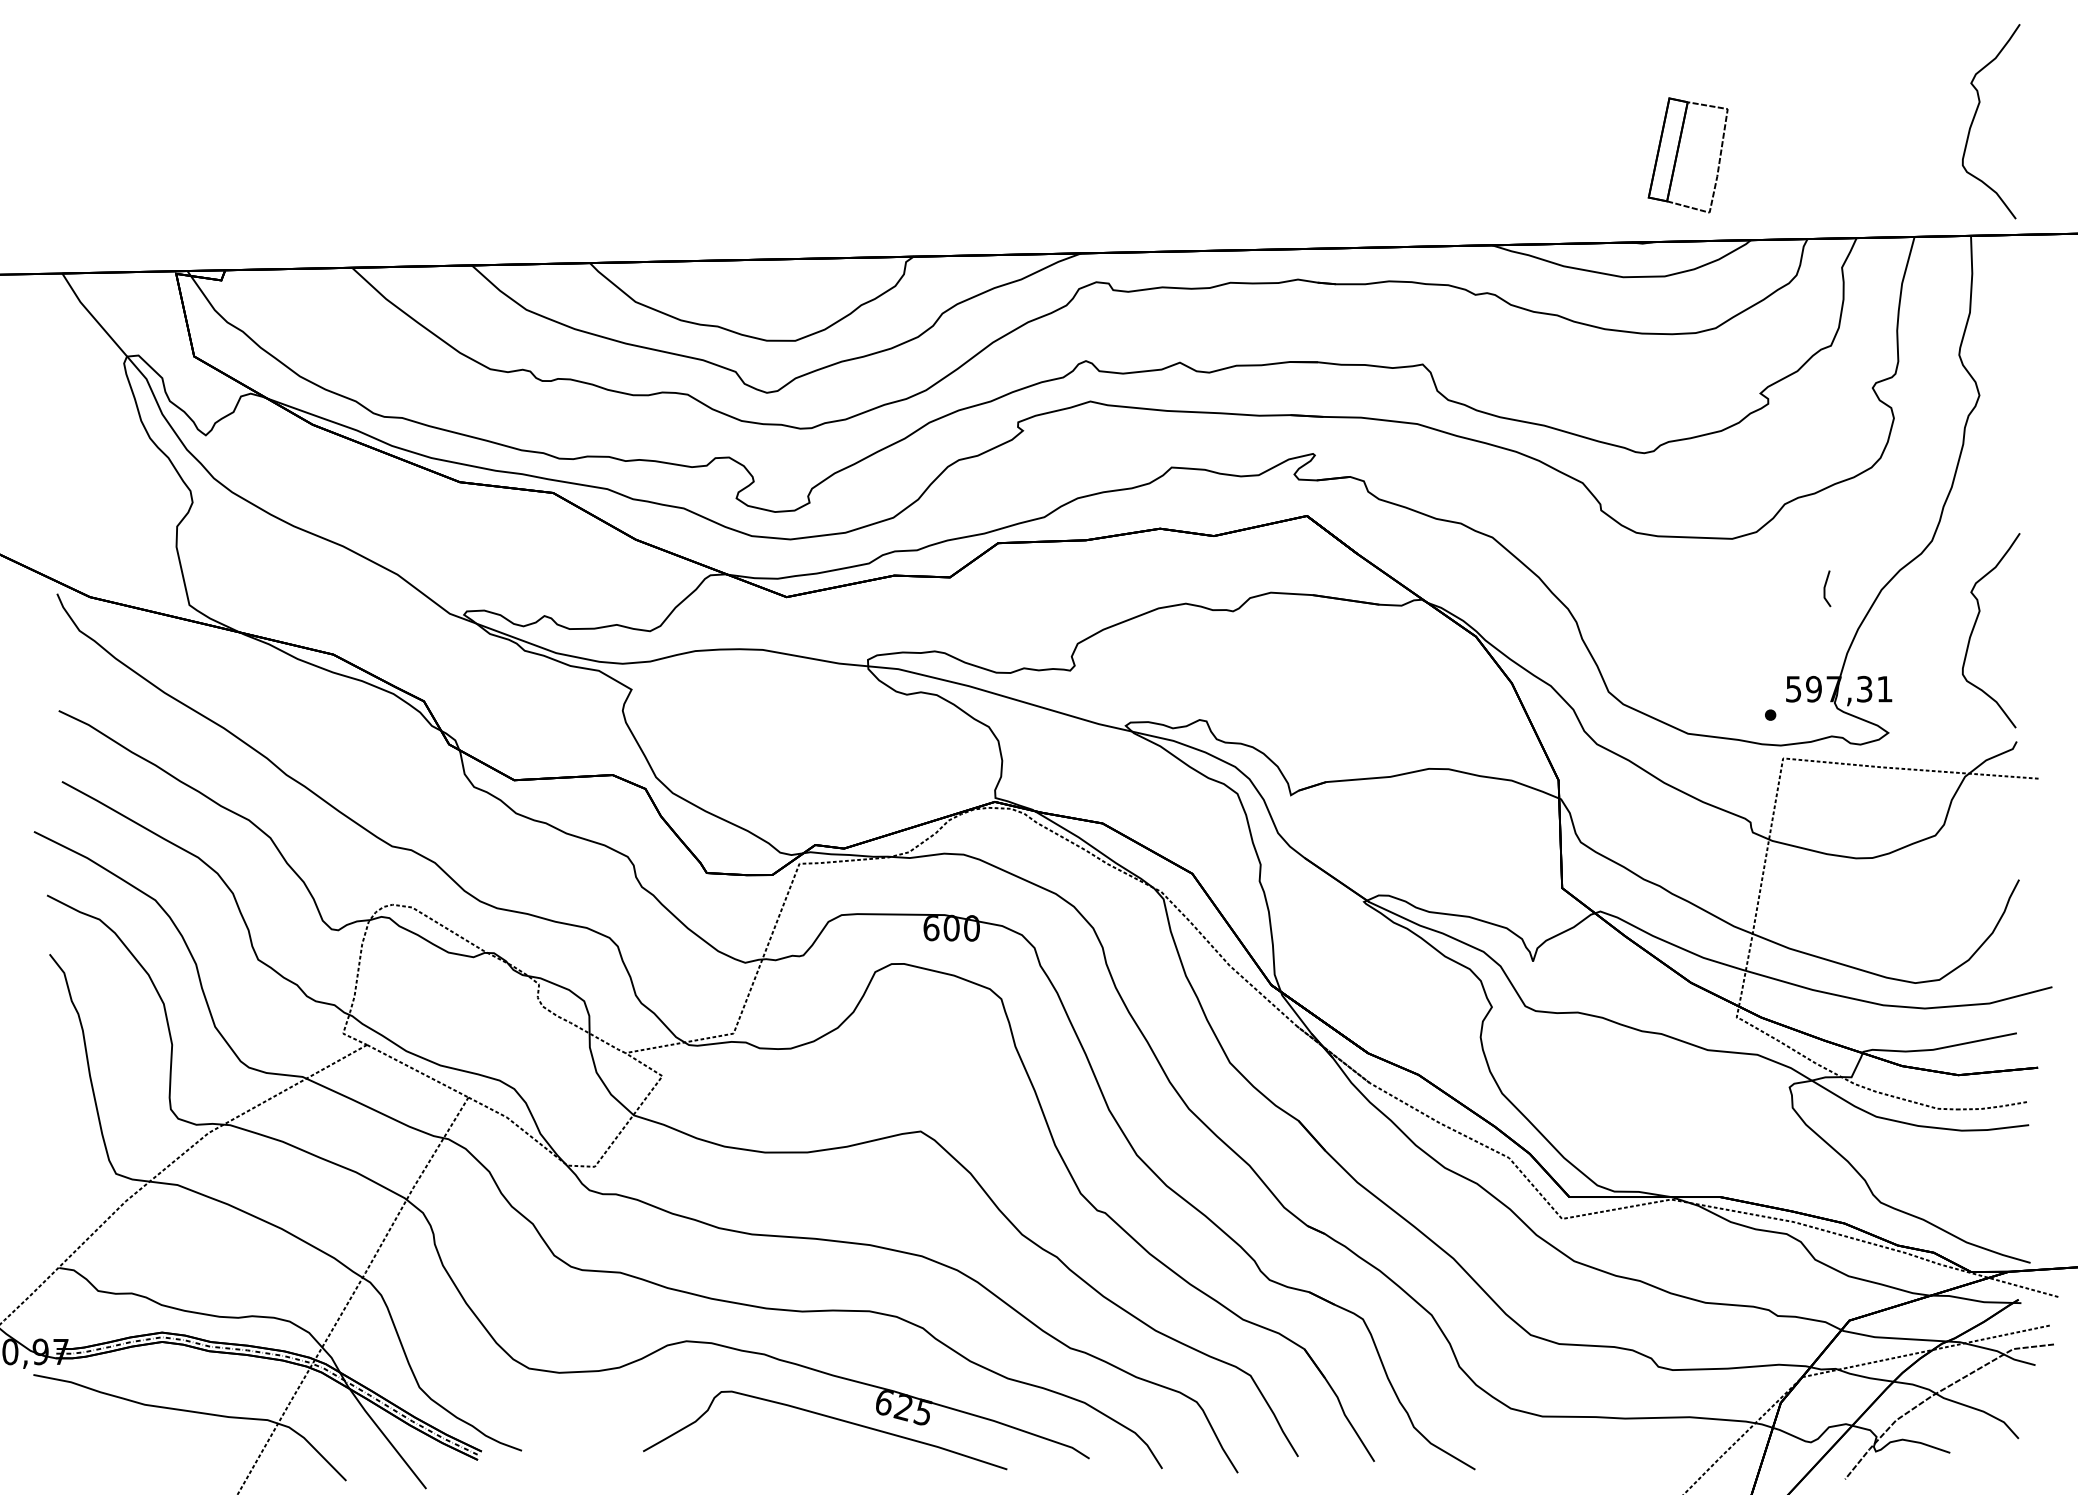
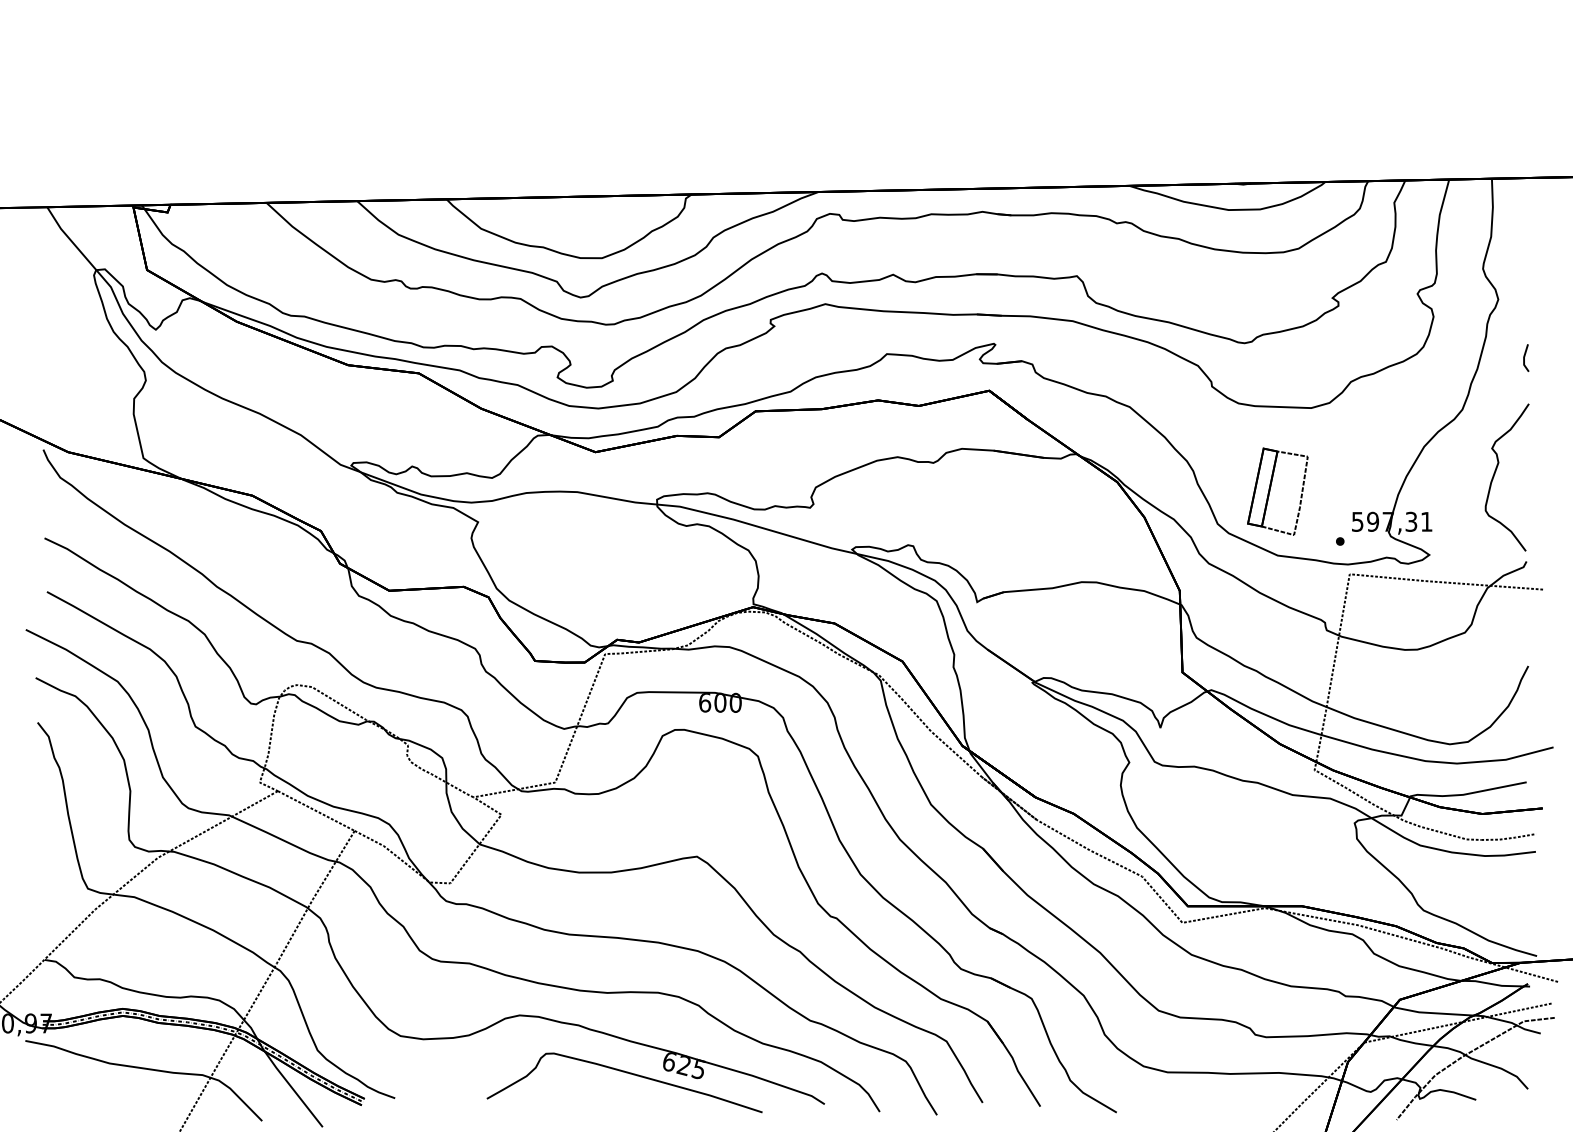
curve: (1976, 114) -> (1496, 86), removed
part: (1678, 153) -> (1270, 490), moved
line: (1825, 588) -> (1524, 357), moved

